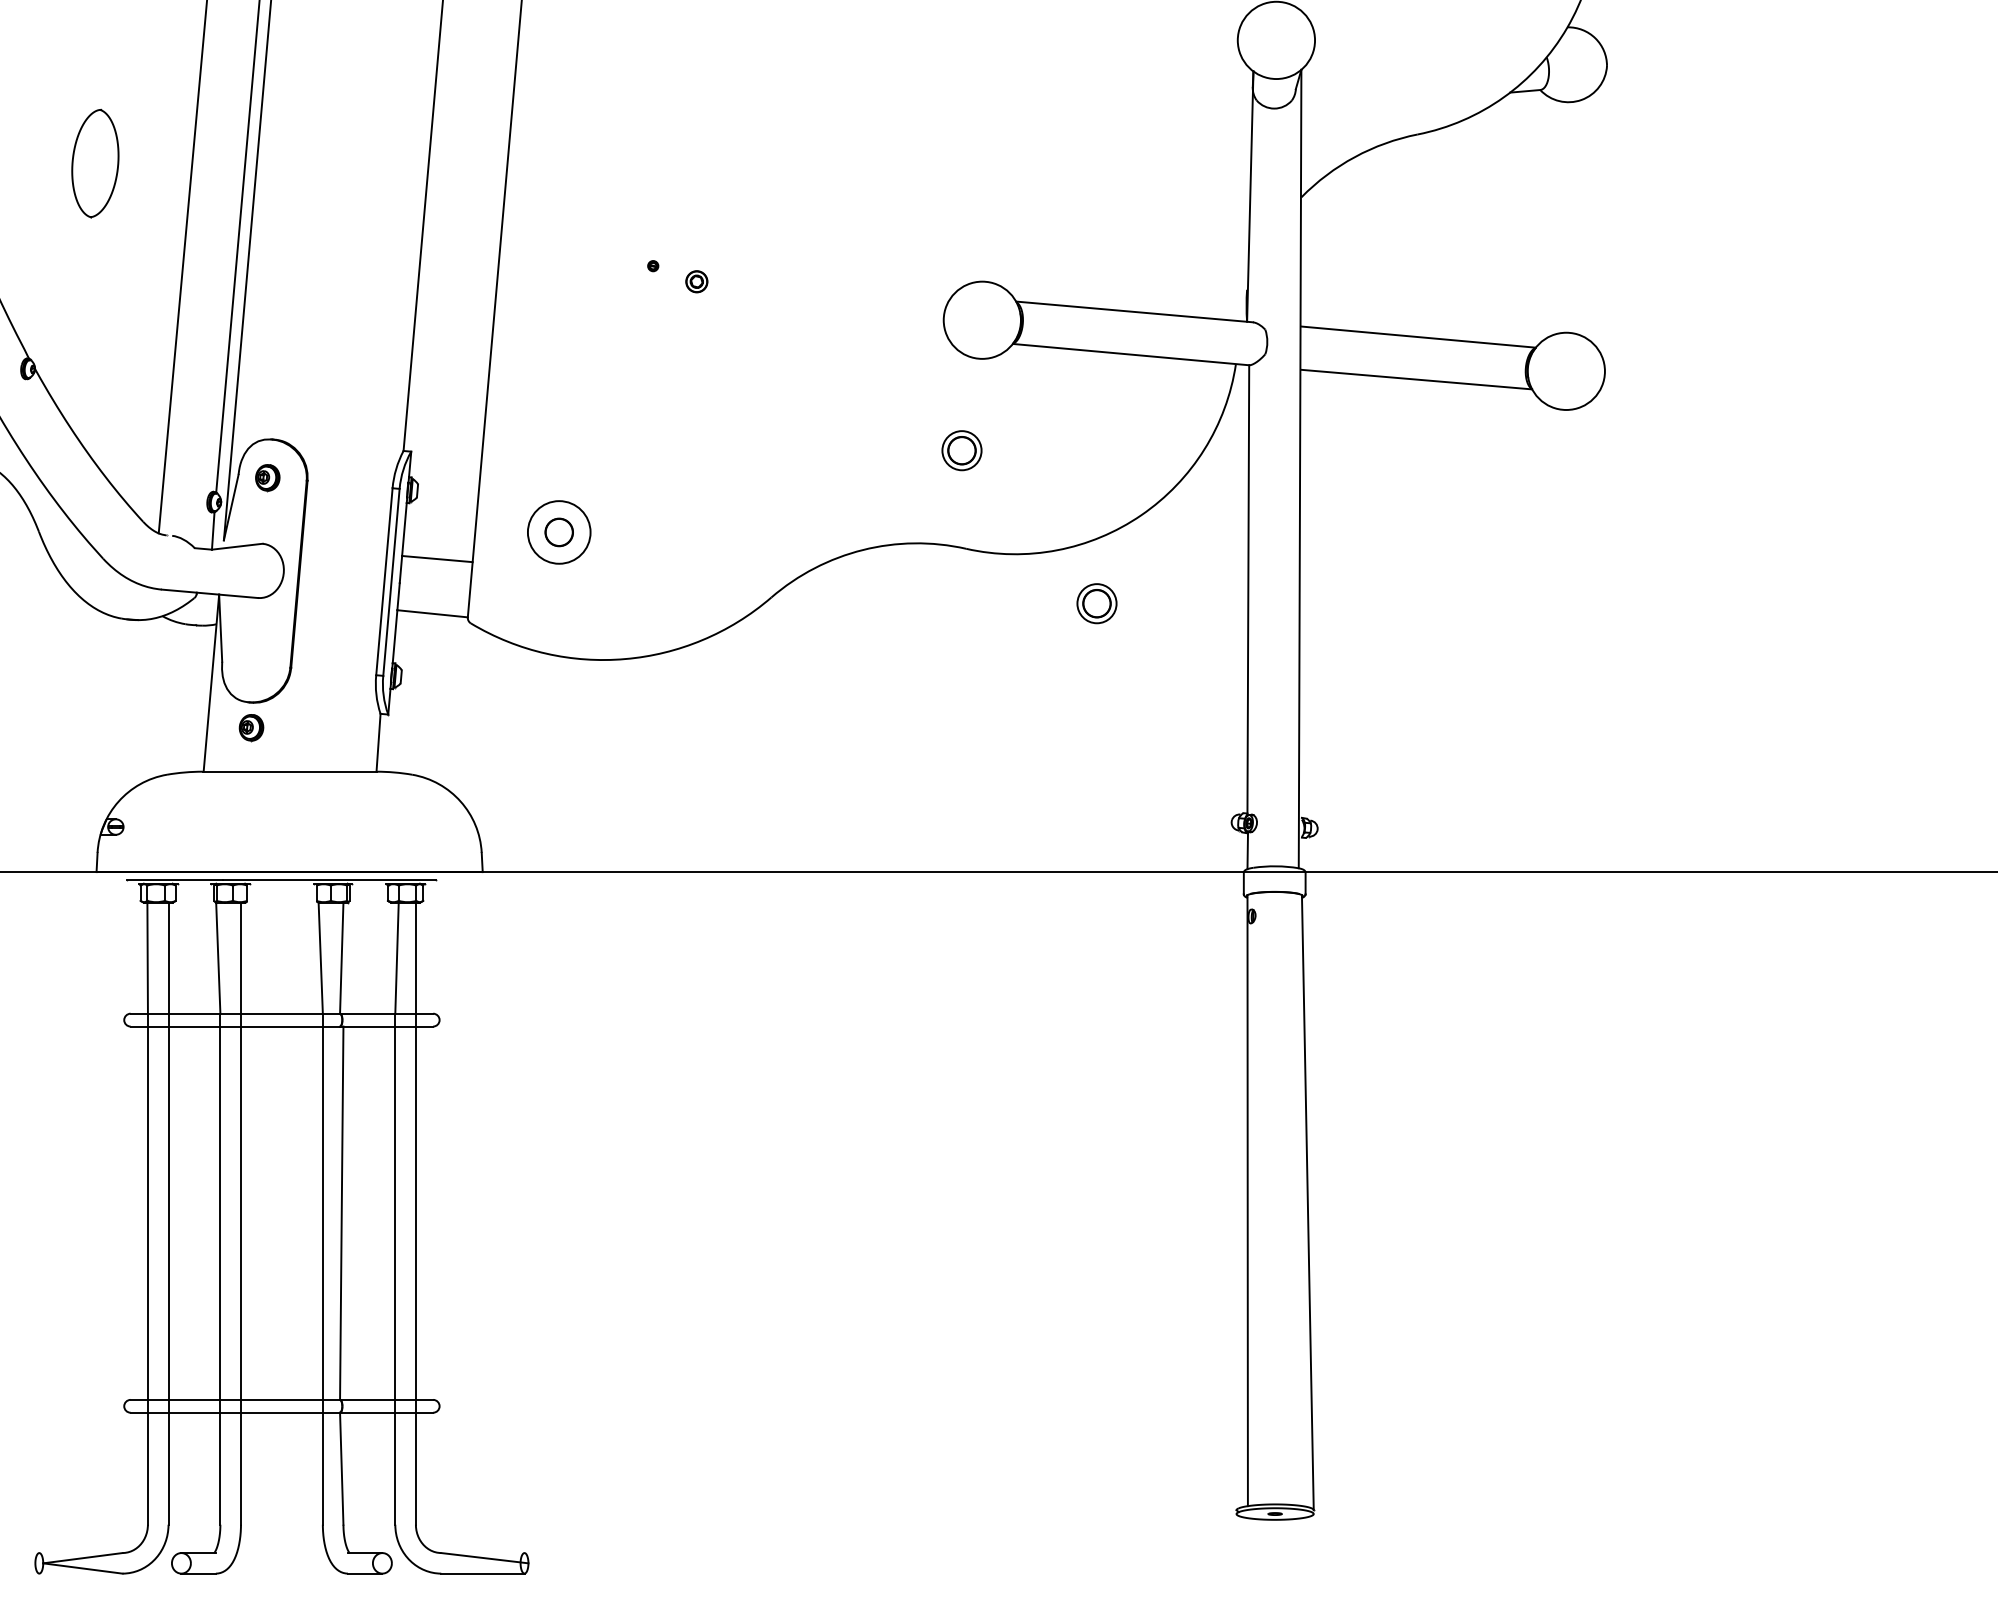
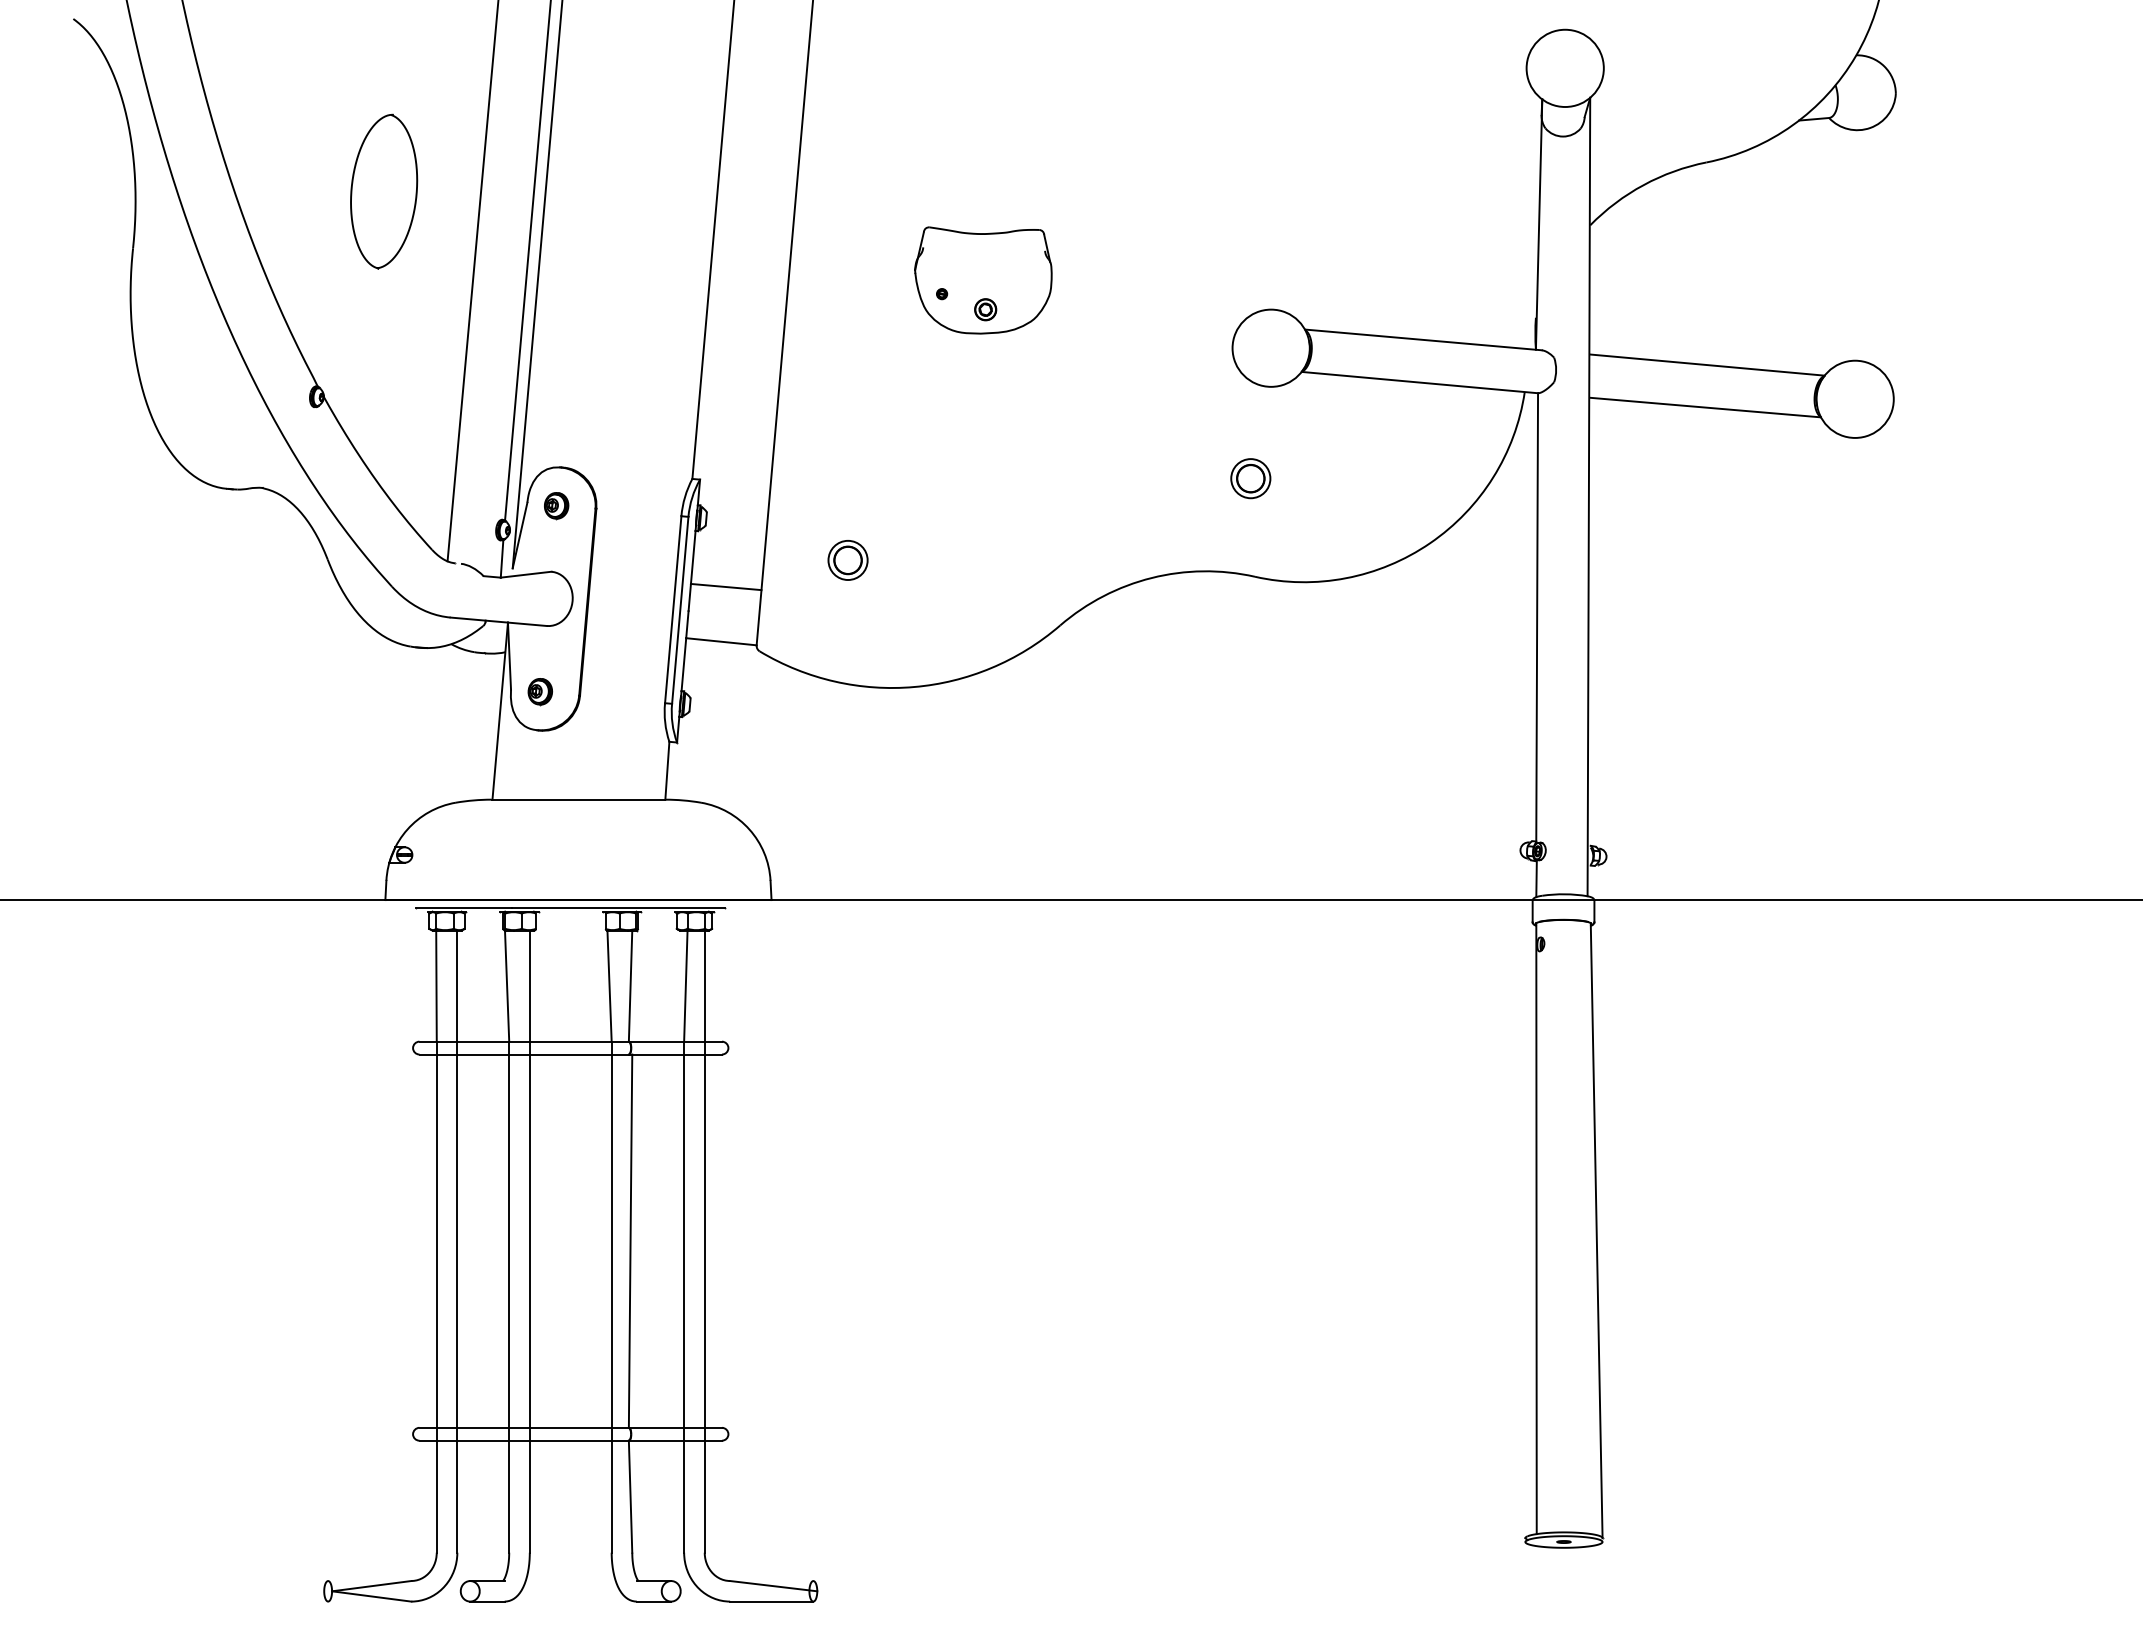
part: (95, 163) -> (384, 191), size x1.43
part: (694, 252) -> (983, 280), added
circle: (558, 532) -> (847, 560), size x0.62
part: (1096, 603) -> (1385, 631), removed
part: (250, 728) -> (539, 692), moved

